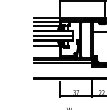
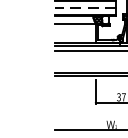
line: (53, 35) -> (85, 7), solid -> dashed

